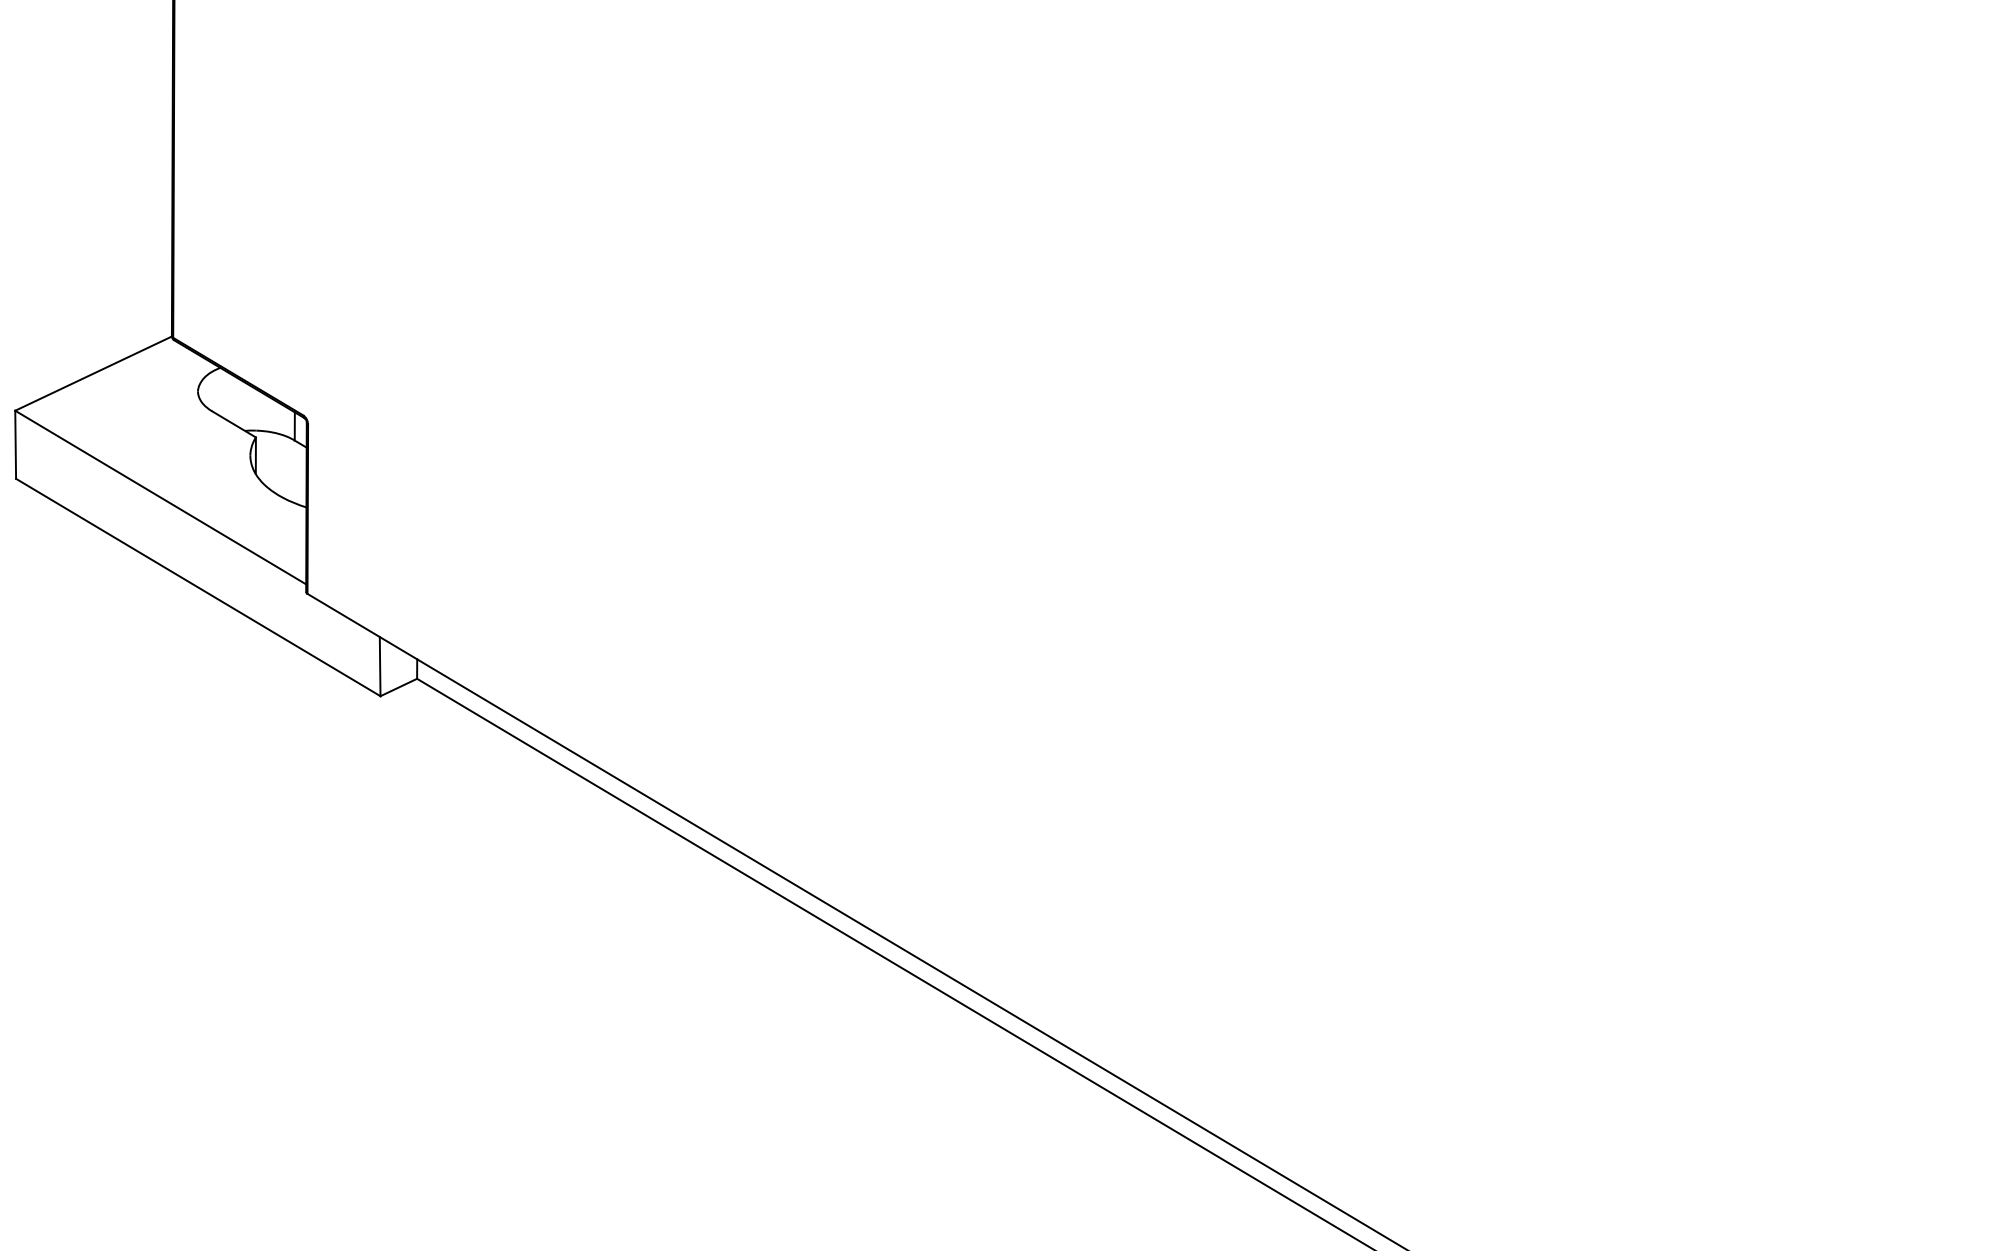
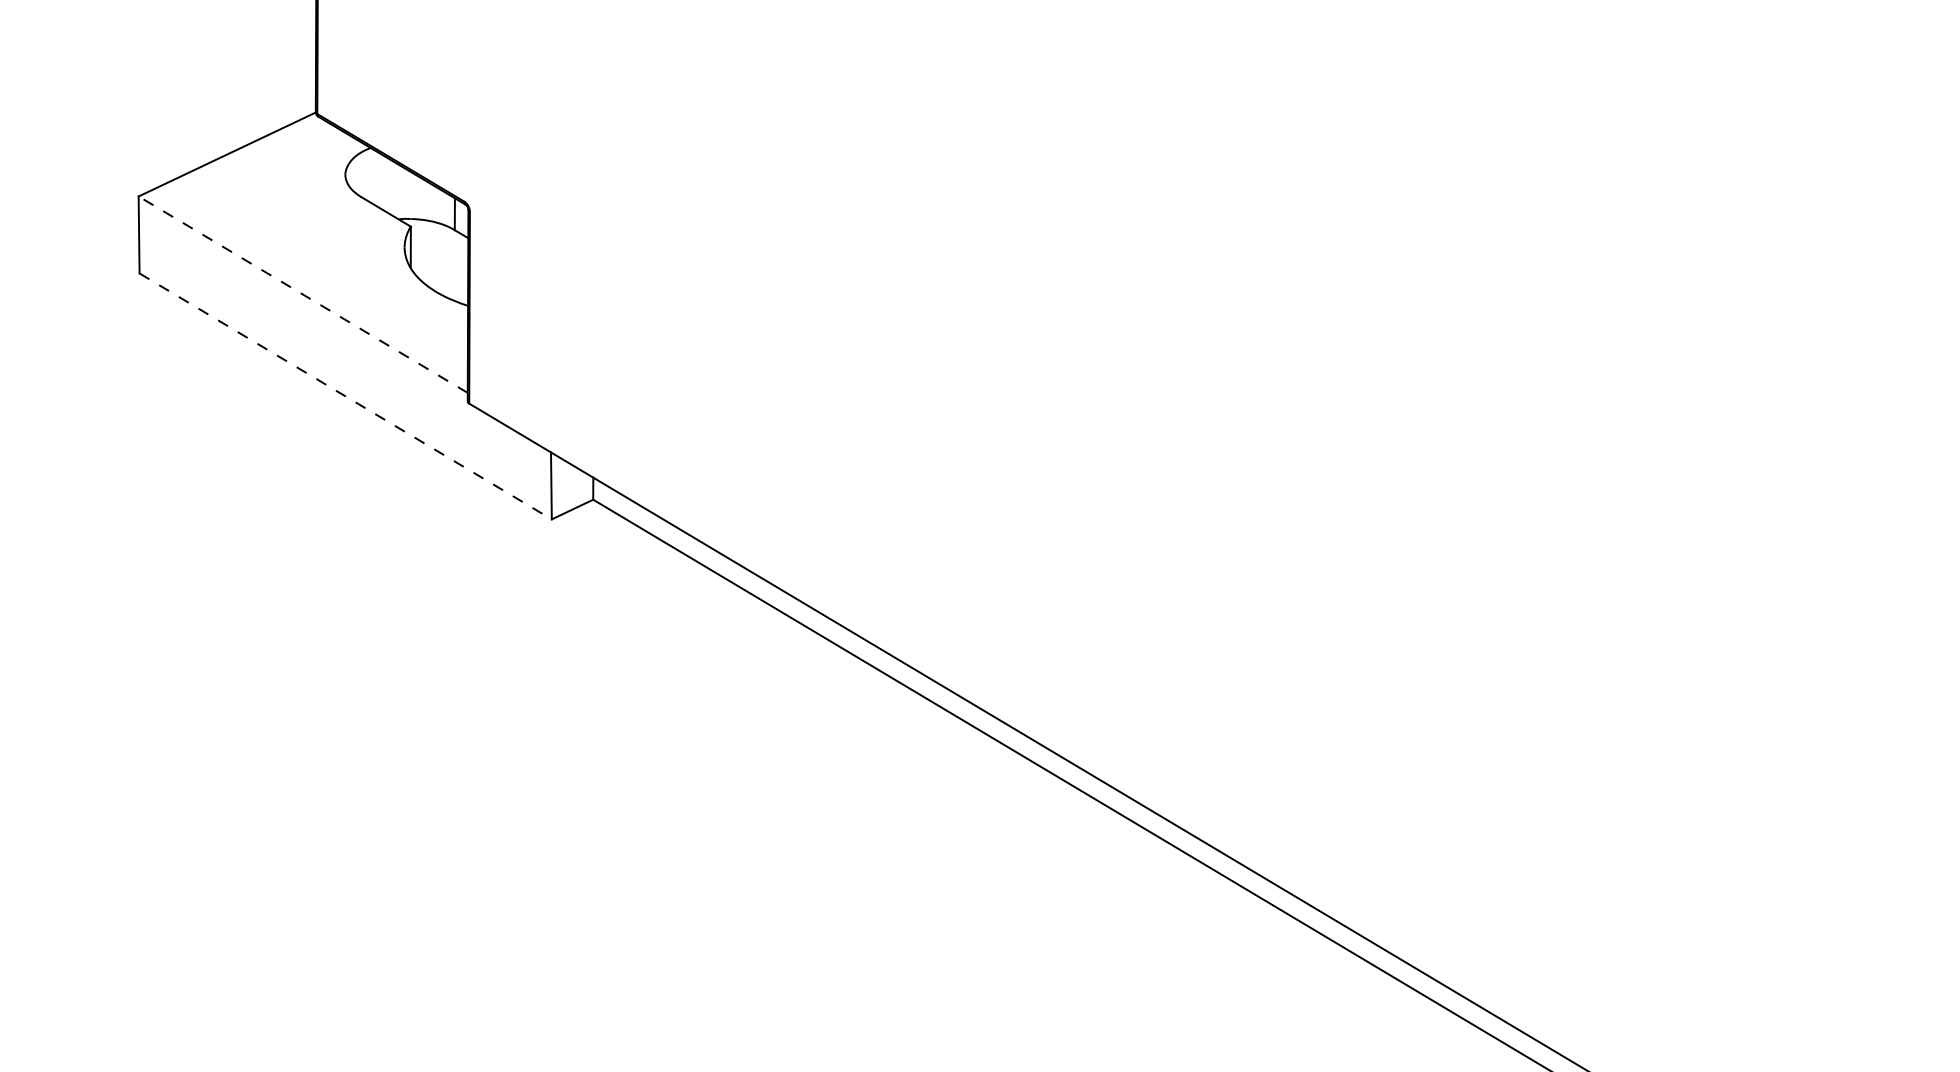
line: (160, 497) -> (302, 294), solid -> dashed
line: (198, 587) -> (345, 396), solid -> dashed

